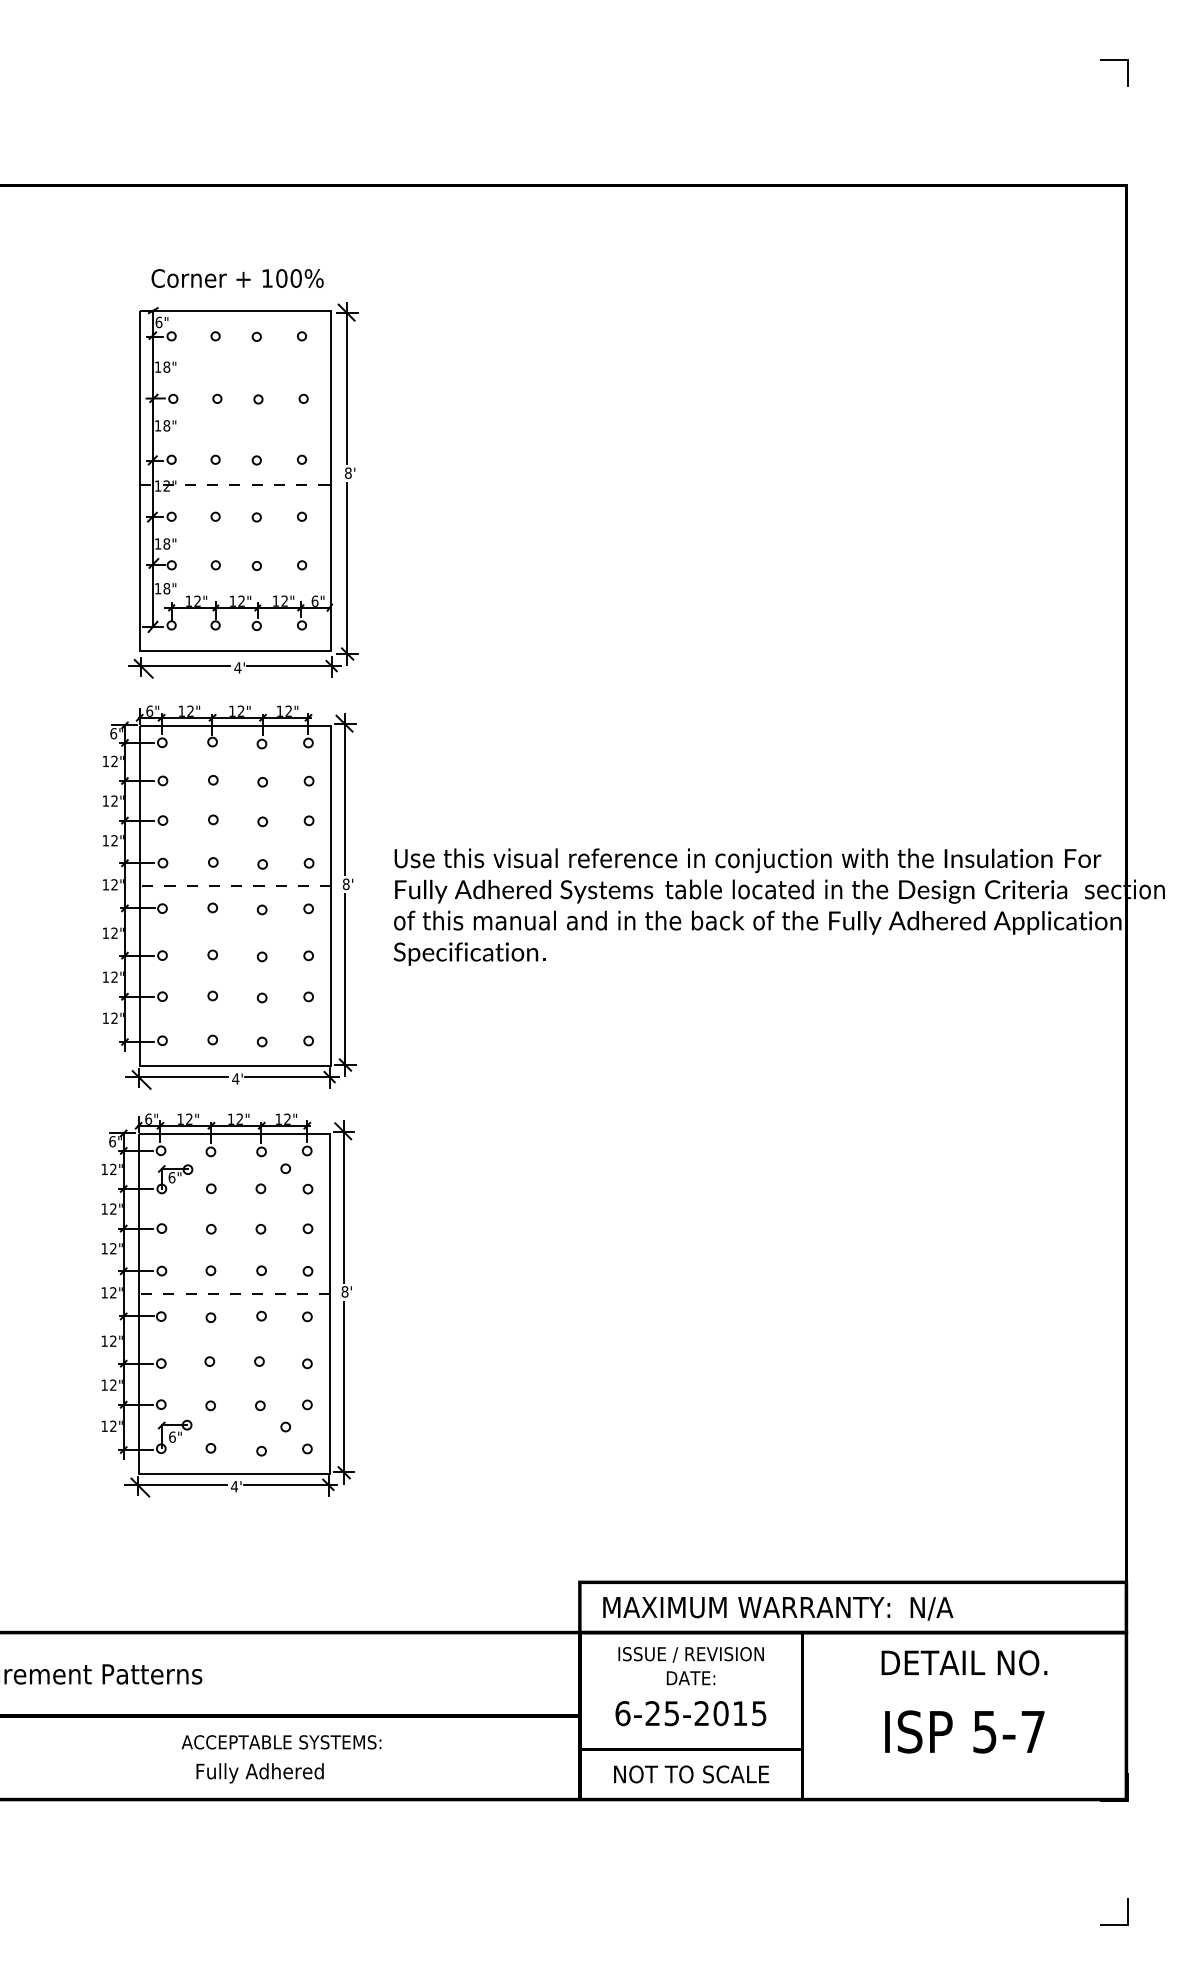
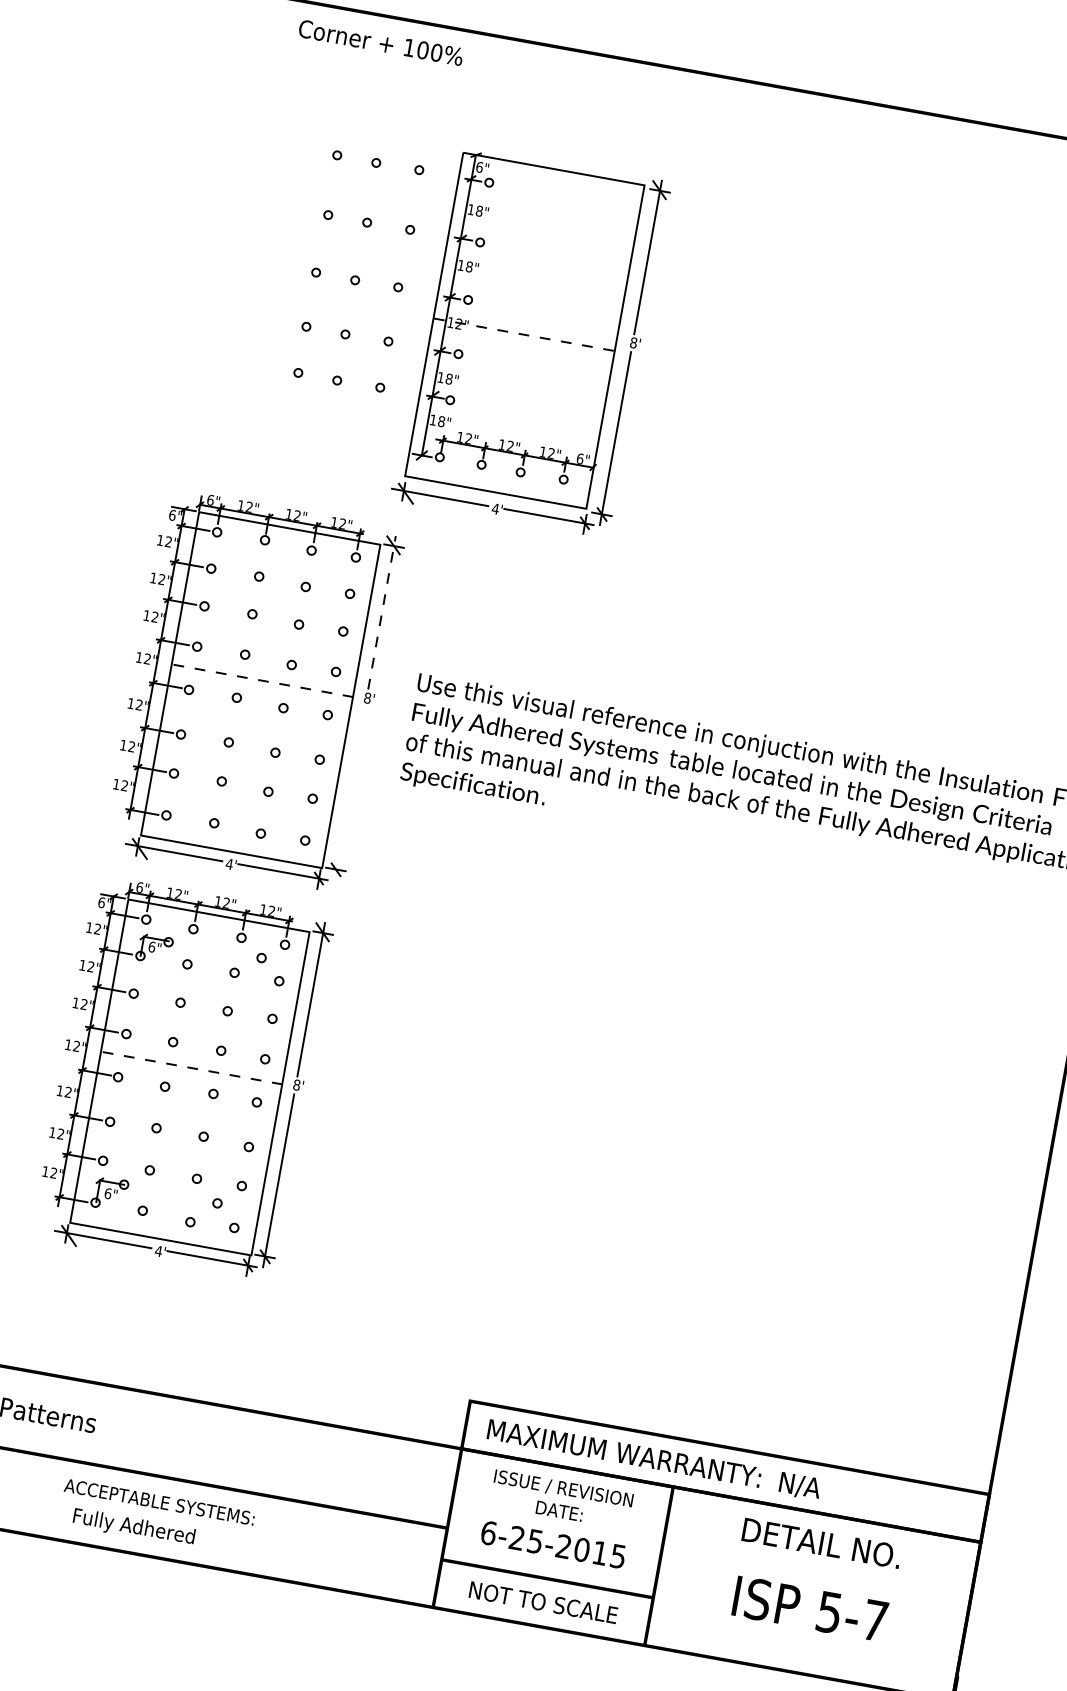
text: (237, 278) -> (380, 42), moved
part: (243, 490) -> (531, 341), moved
line: (345, 794) -> (382, 612), solid -> dashed
line: (345, 985) -> (349, 794), removed

